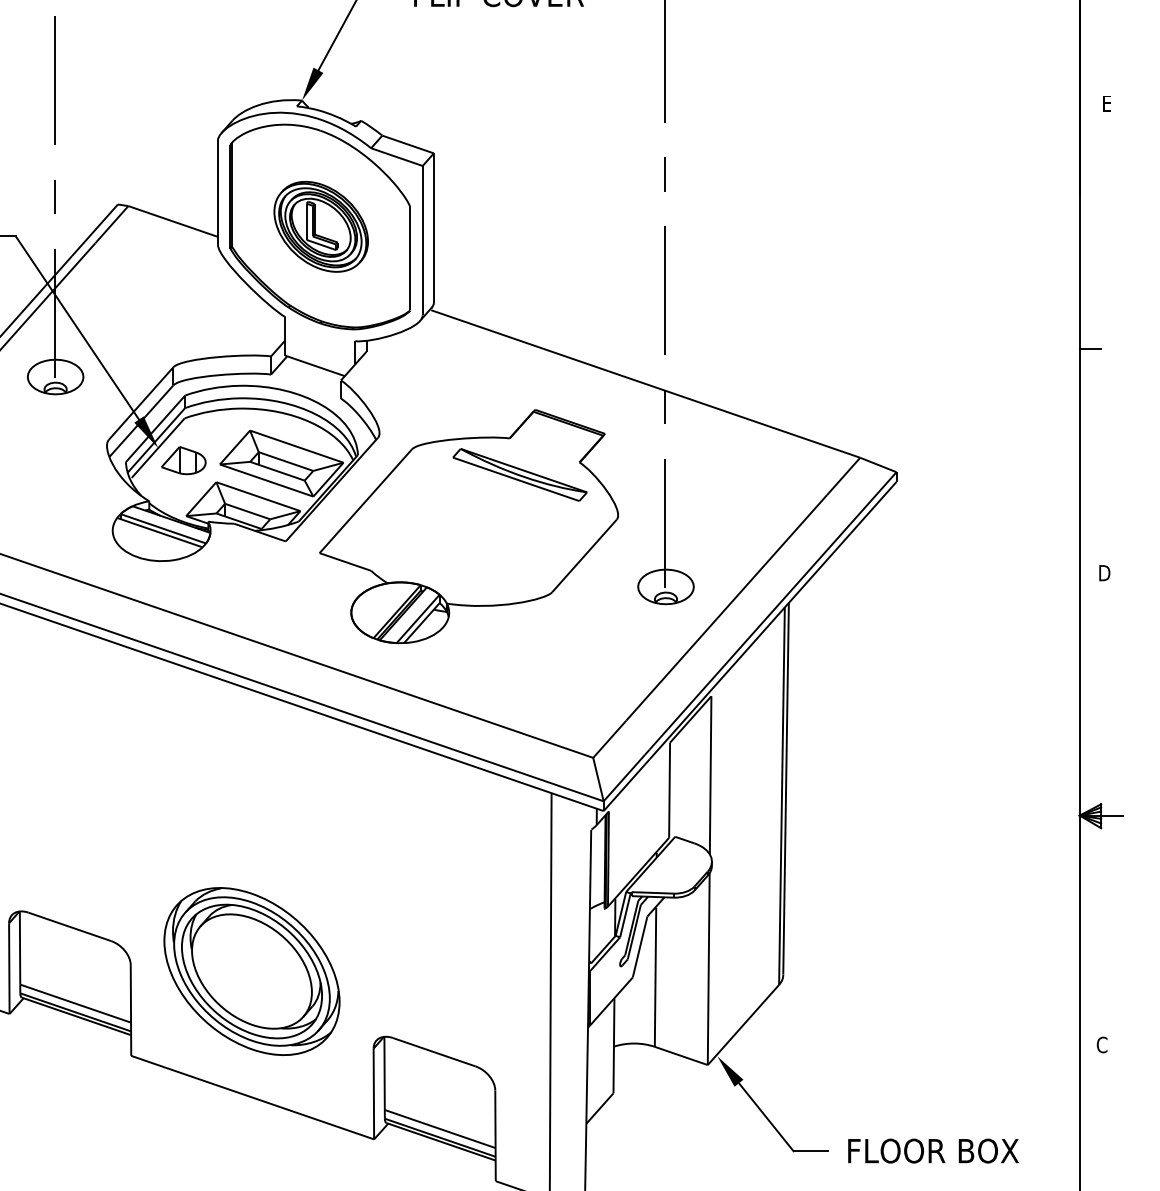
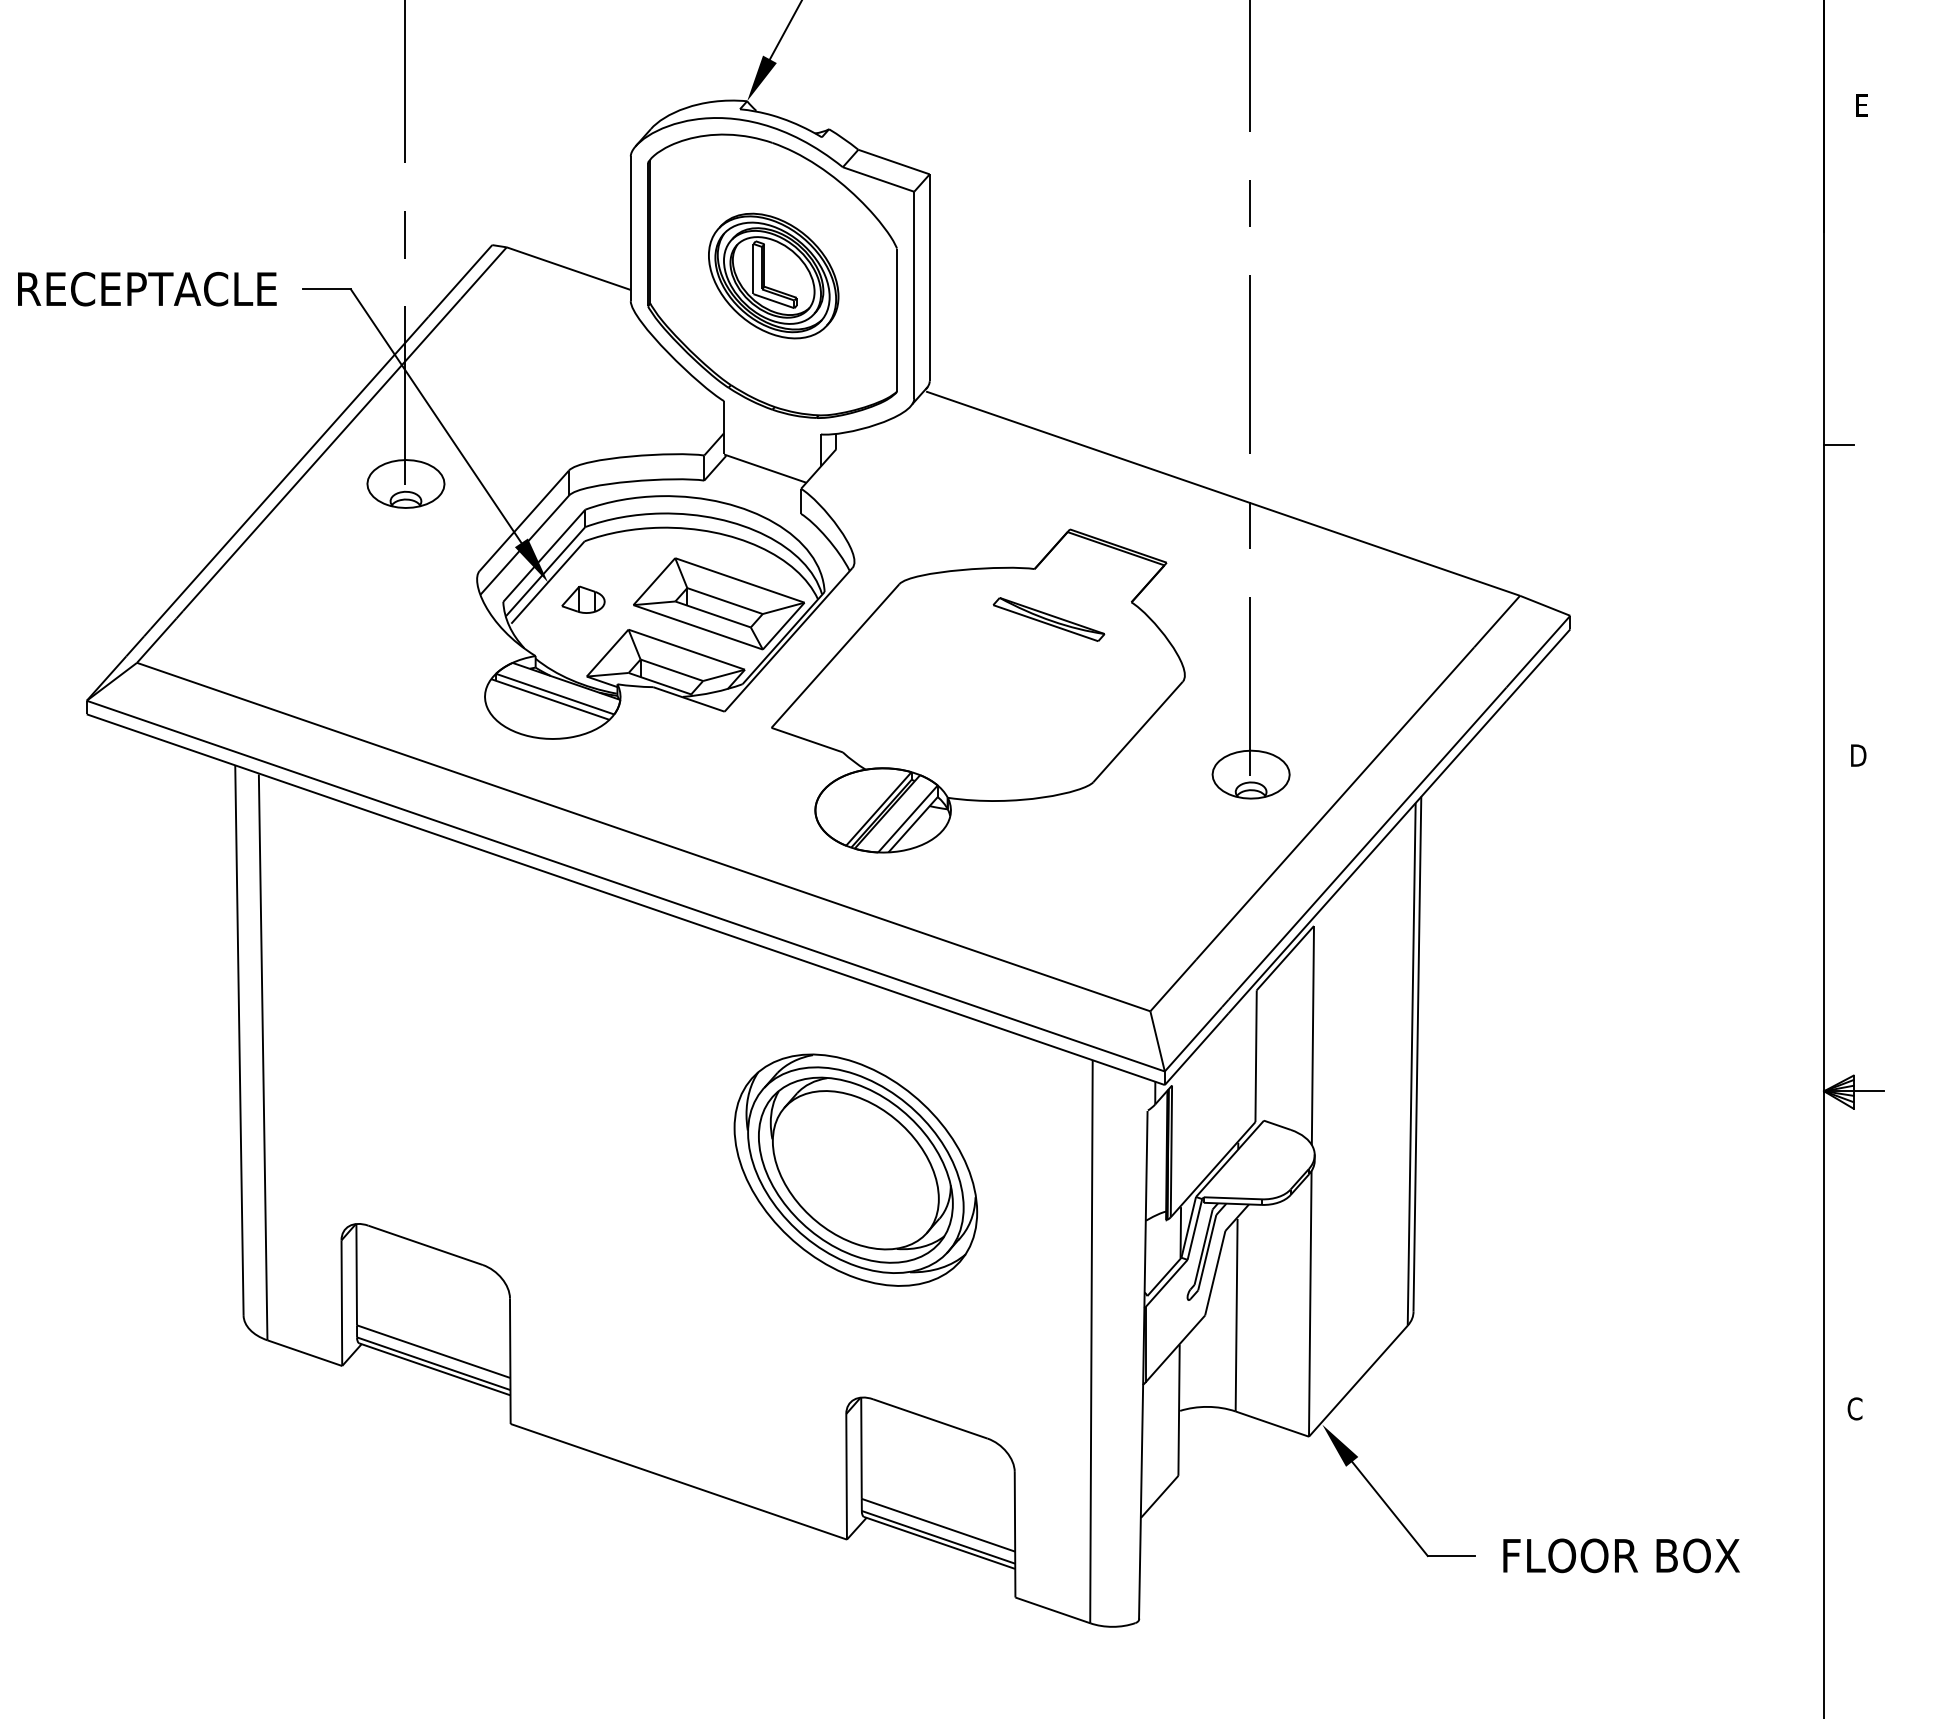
part: (183, 460) -> (583, 599), size x0.7
part: (519, 474) -> (1048, 619), size x0.6
part: (251, 971) -> (855, 1169), moved

